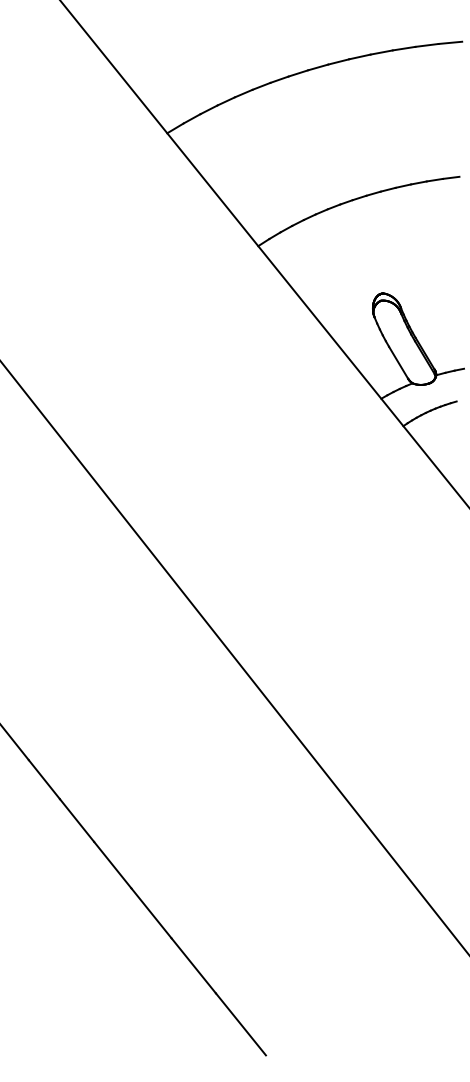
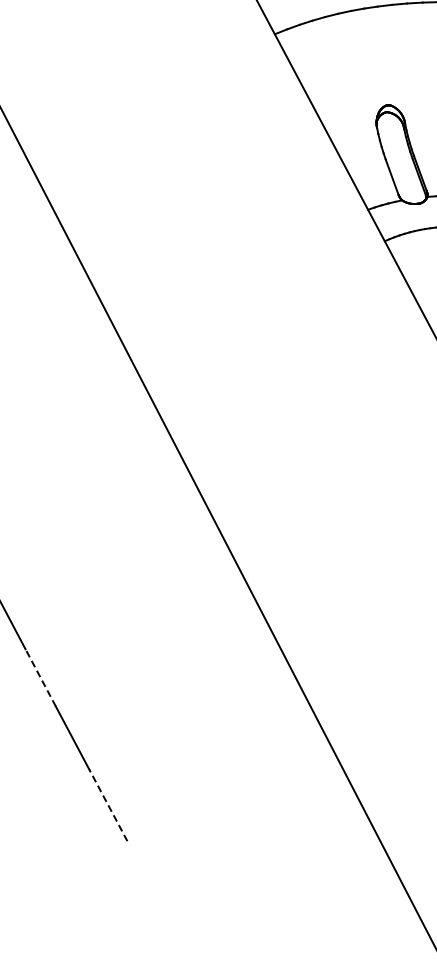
line: (151, 912) -> (40, 677), solid -> dashed
line: (240, 1024) -> (107, 805), solid -> dashed

